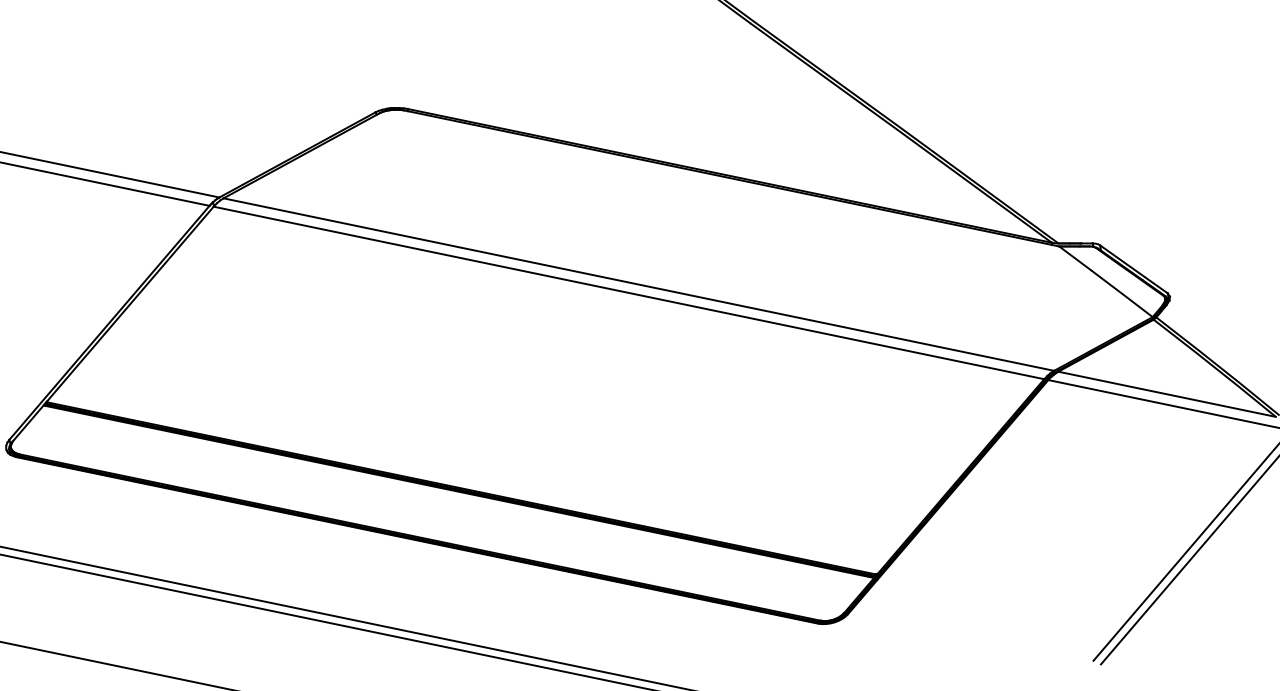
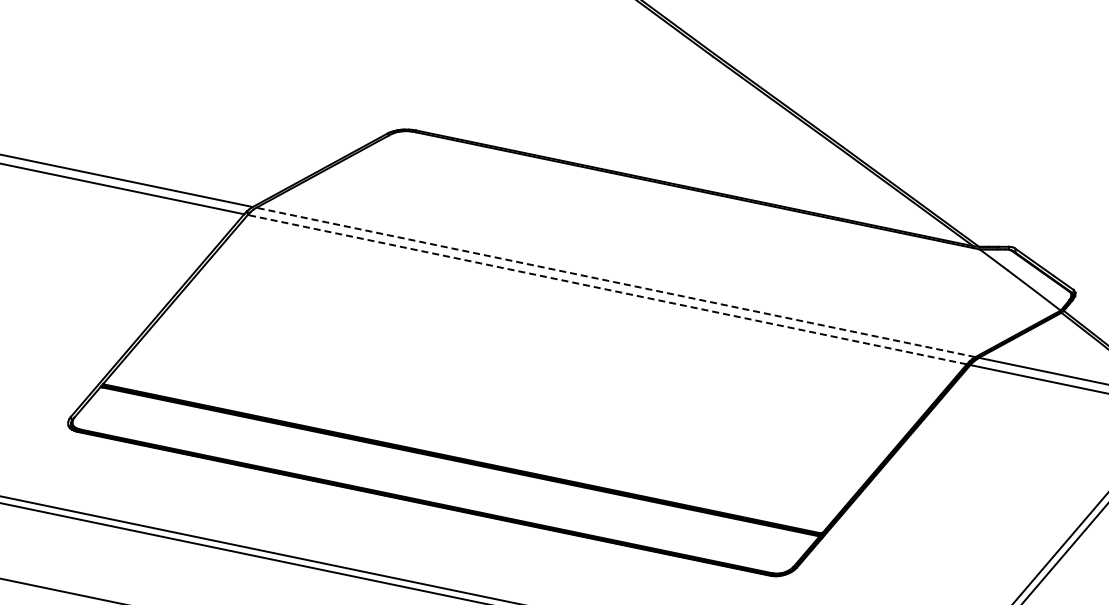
line: (638, 284) -> (615, 282), solid -> dashed
line: (628, 292) -> (606, 289), solid -> dashed

